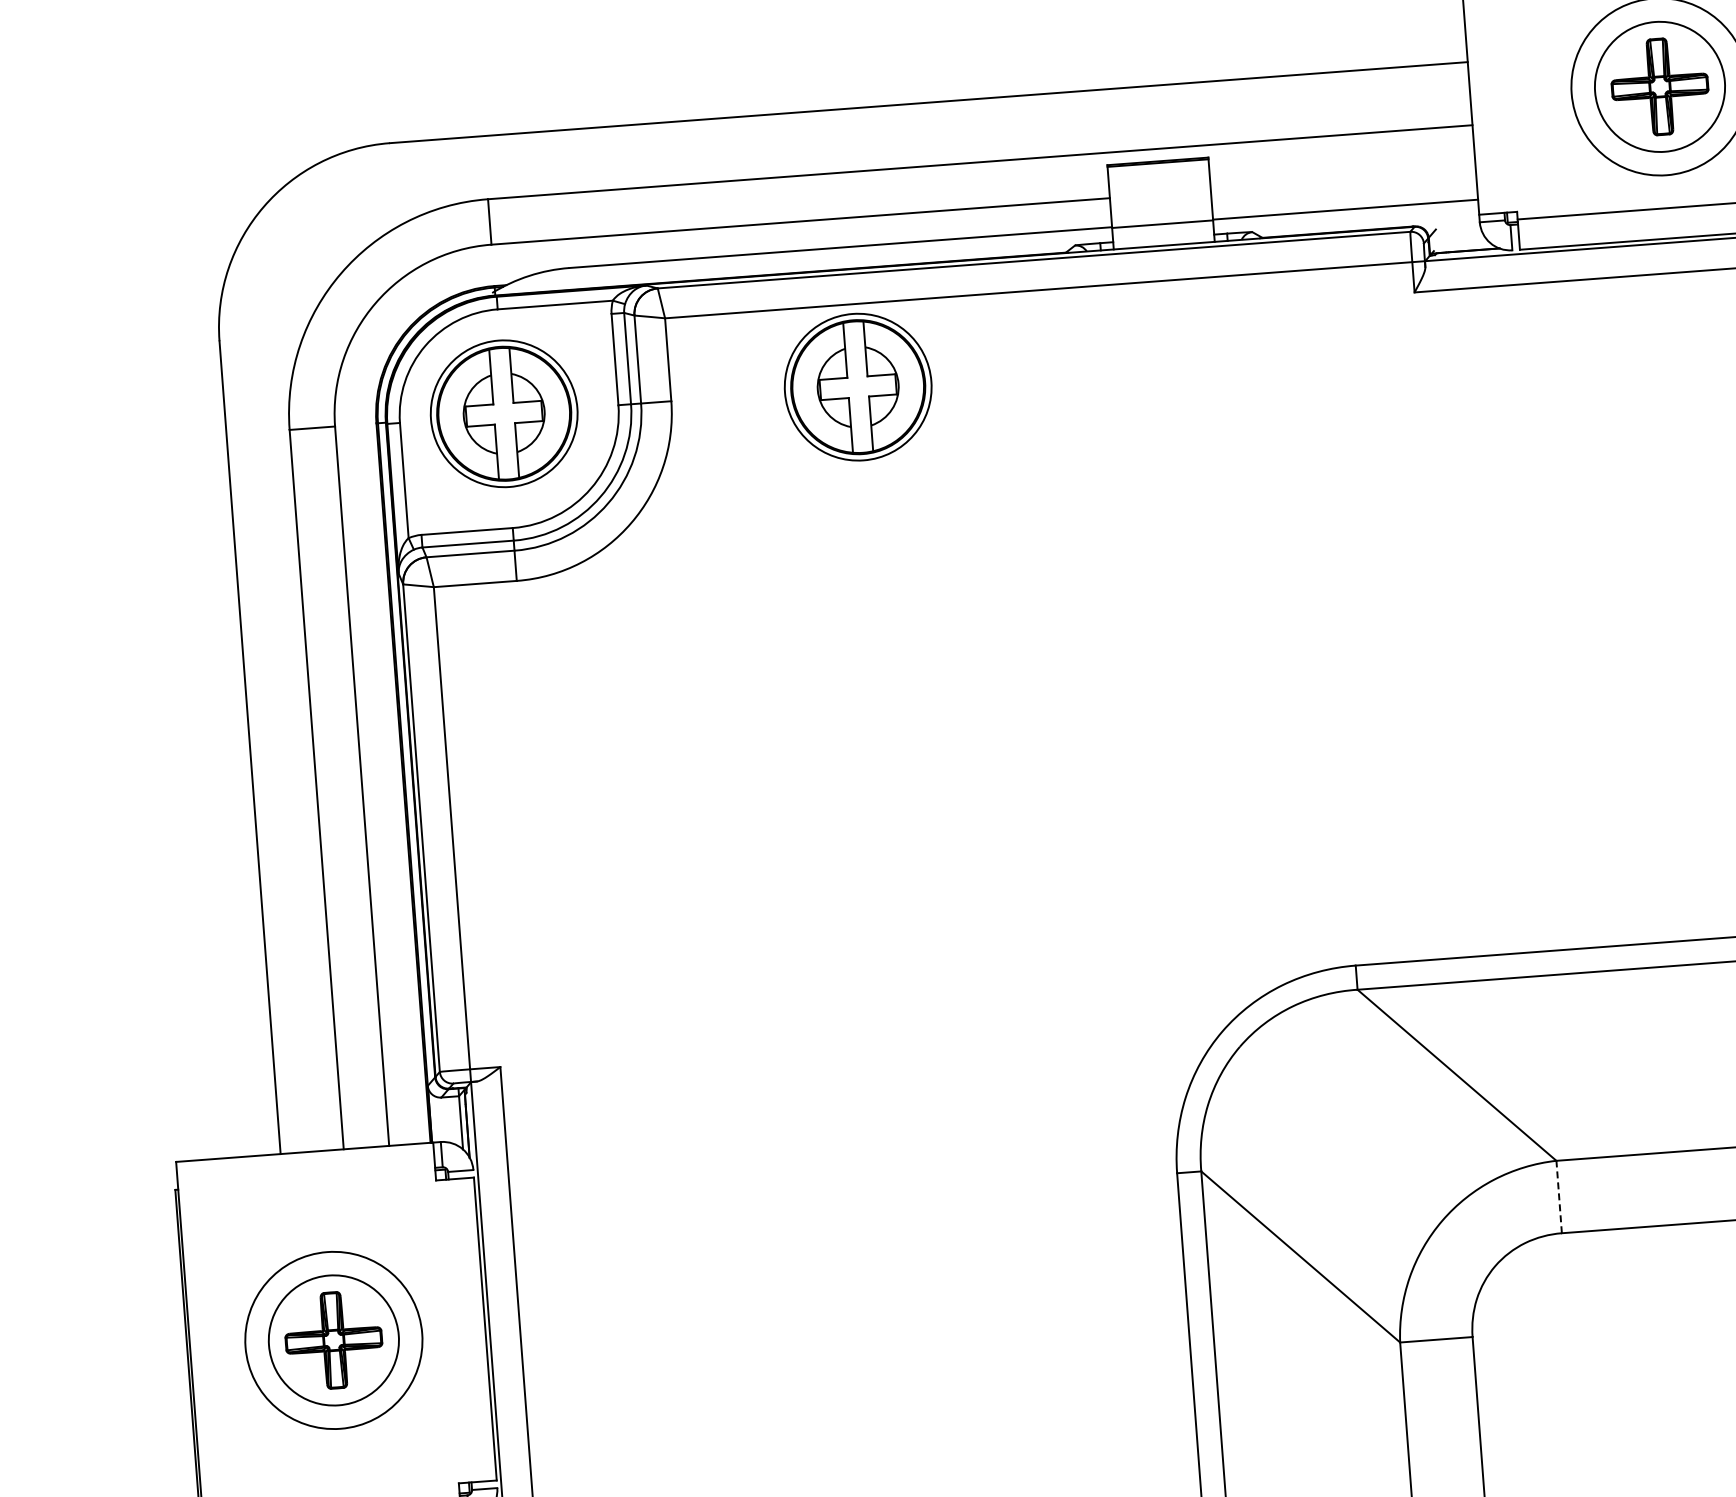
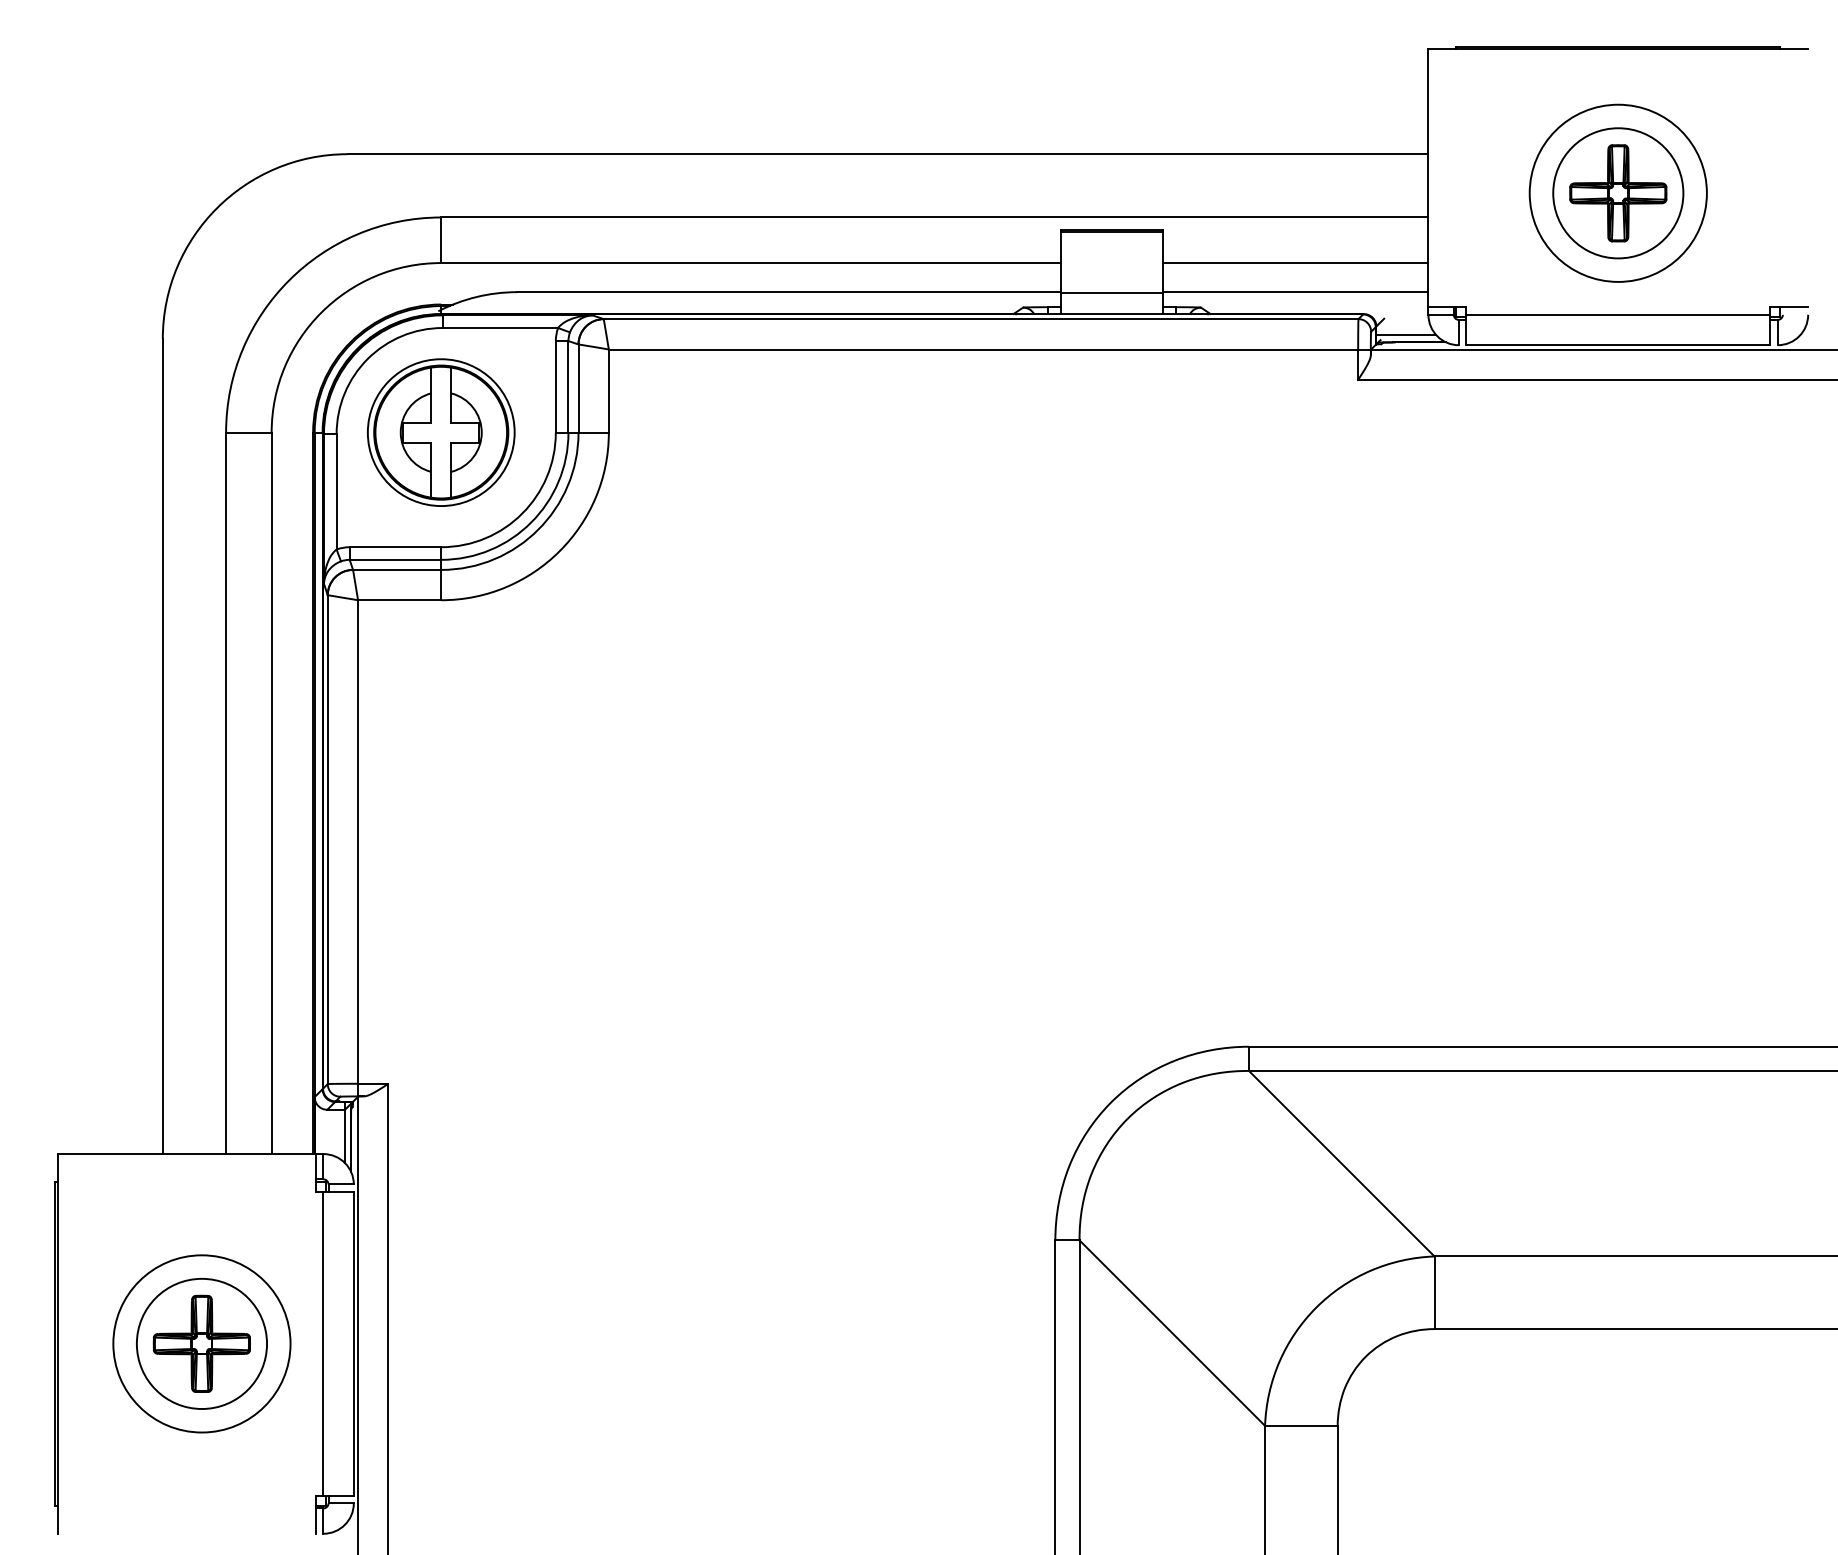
line: (1343, 181) -> (1295, 263), added
line: (1458, 244) -> (1405, 335), added
part: (858, 387) -> (796, 432), removed
line: (1559, 1196) -> (1434, 1292), dashed -> solid
line: (455, 1330) -> (323, 1343), added

